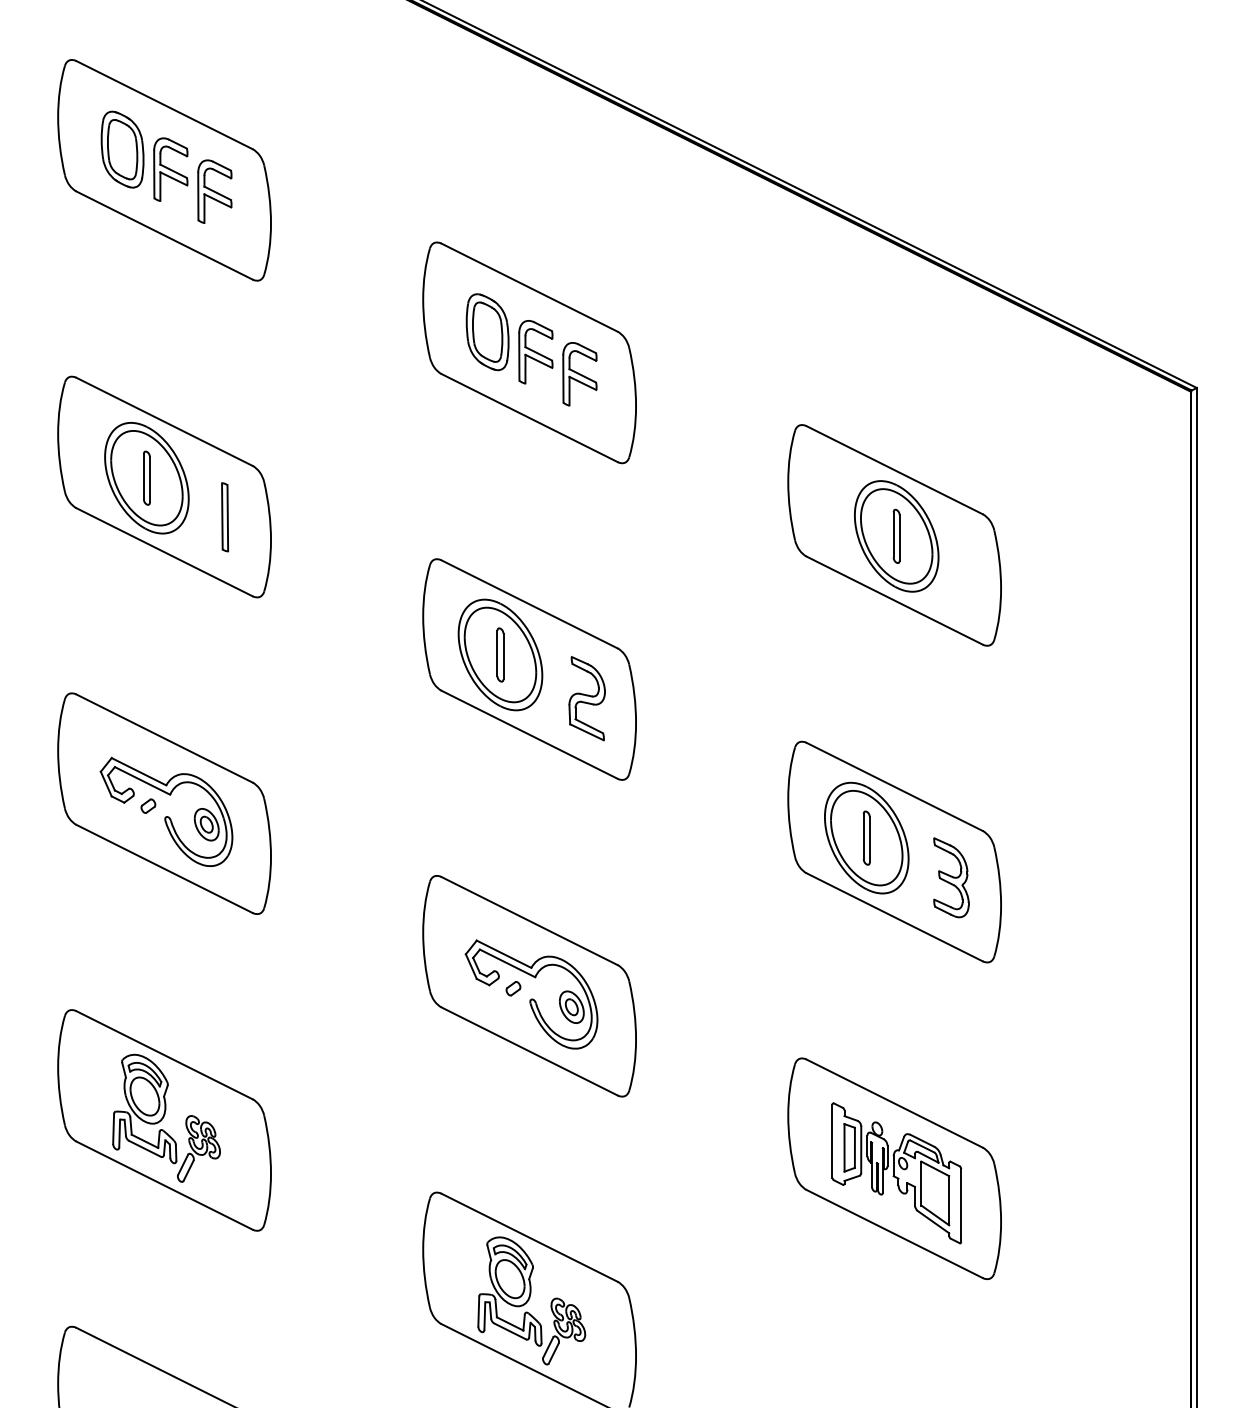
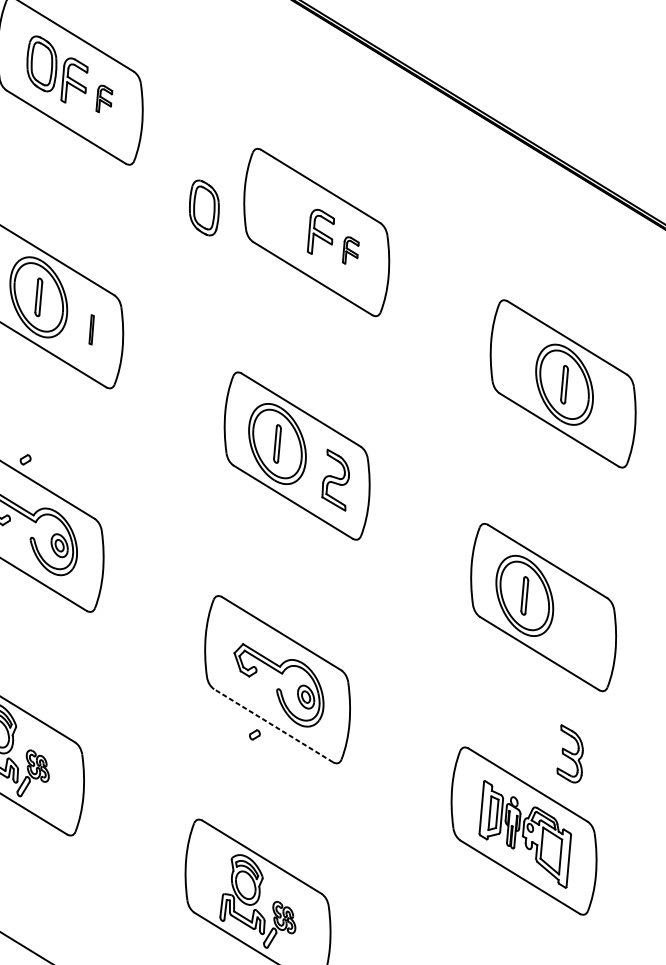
part: (214, 191) -> (104, 99), size x0.6
part: (487, 332) -> (204, 208), moved
part: (579, 374) -> (350, 250), size x0.6
part: (225, 517) -> (91, 329), size x0.6
part: (148, 805) -> (25, 459), moved
part: (951, 877) -> (571, 753), moved
part: (513, 988) -> (254, 734), moved
line: (529, 1051) -> (273, 725), solid -> dashed

